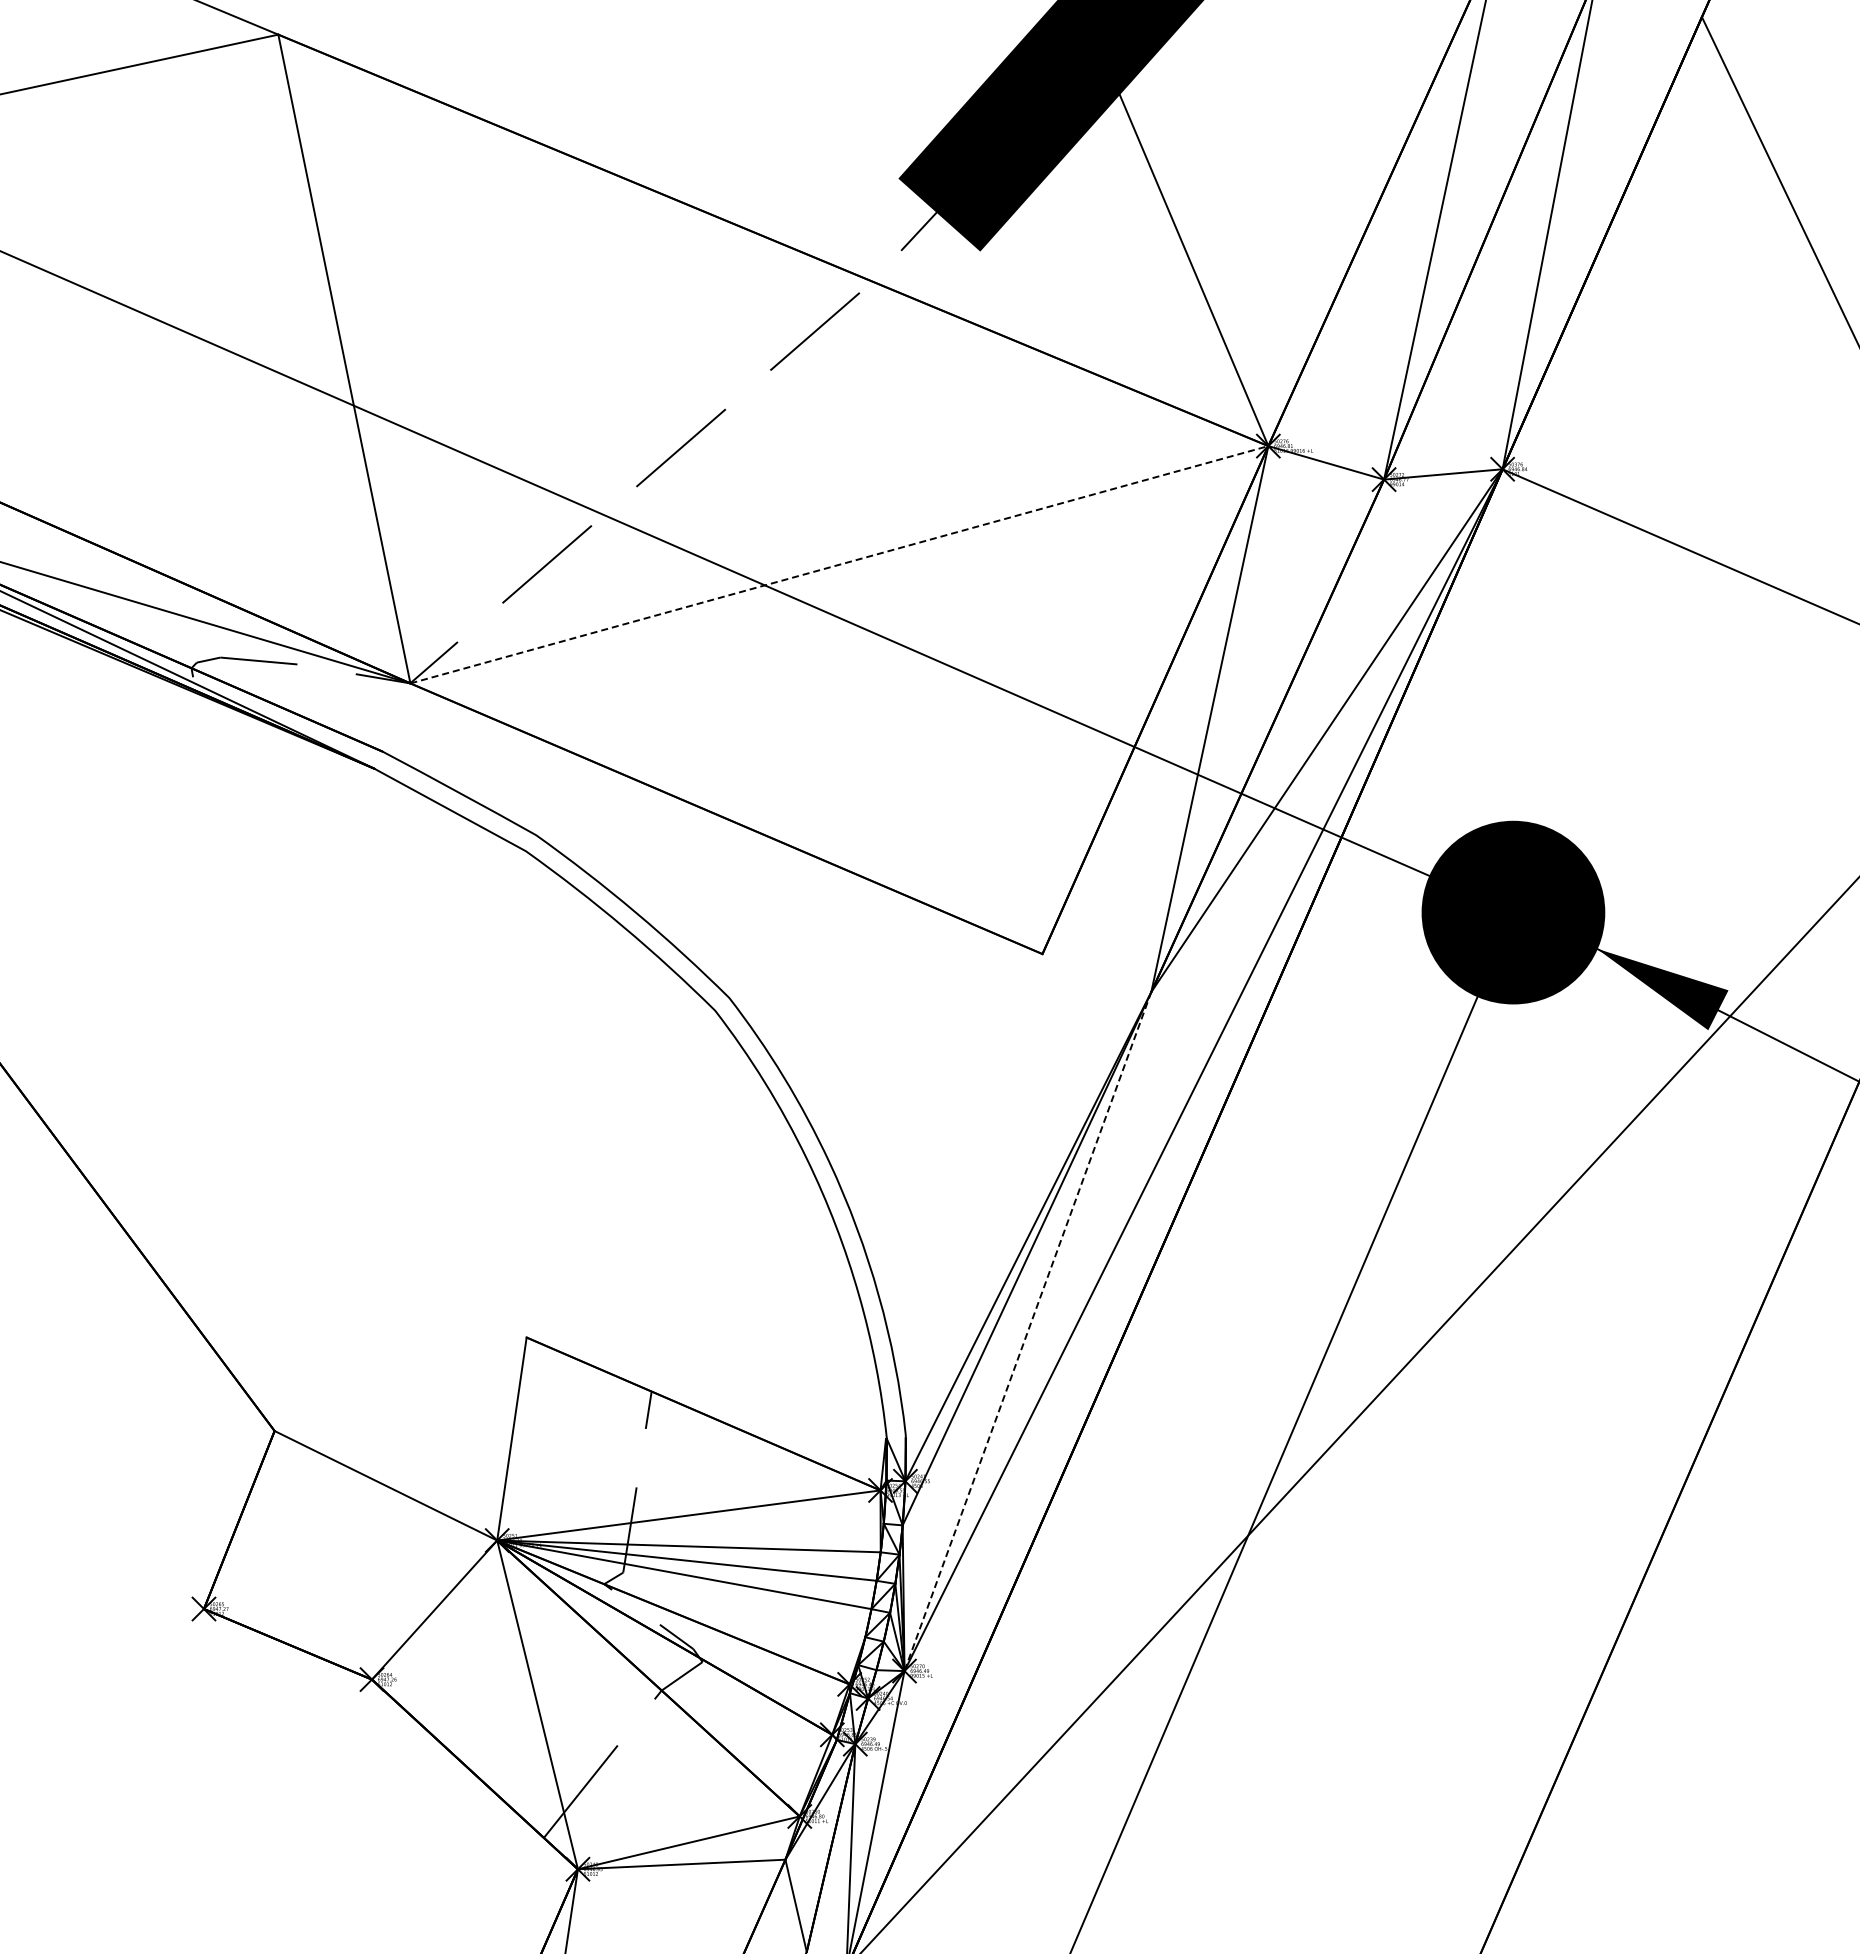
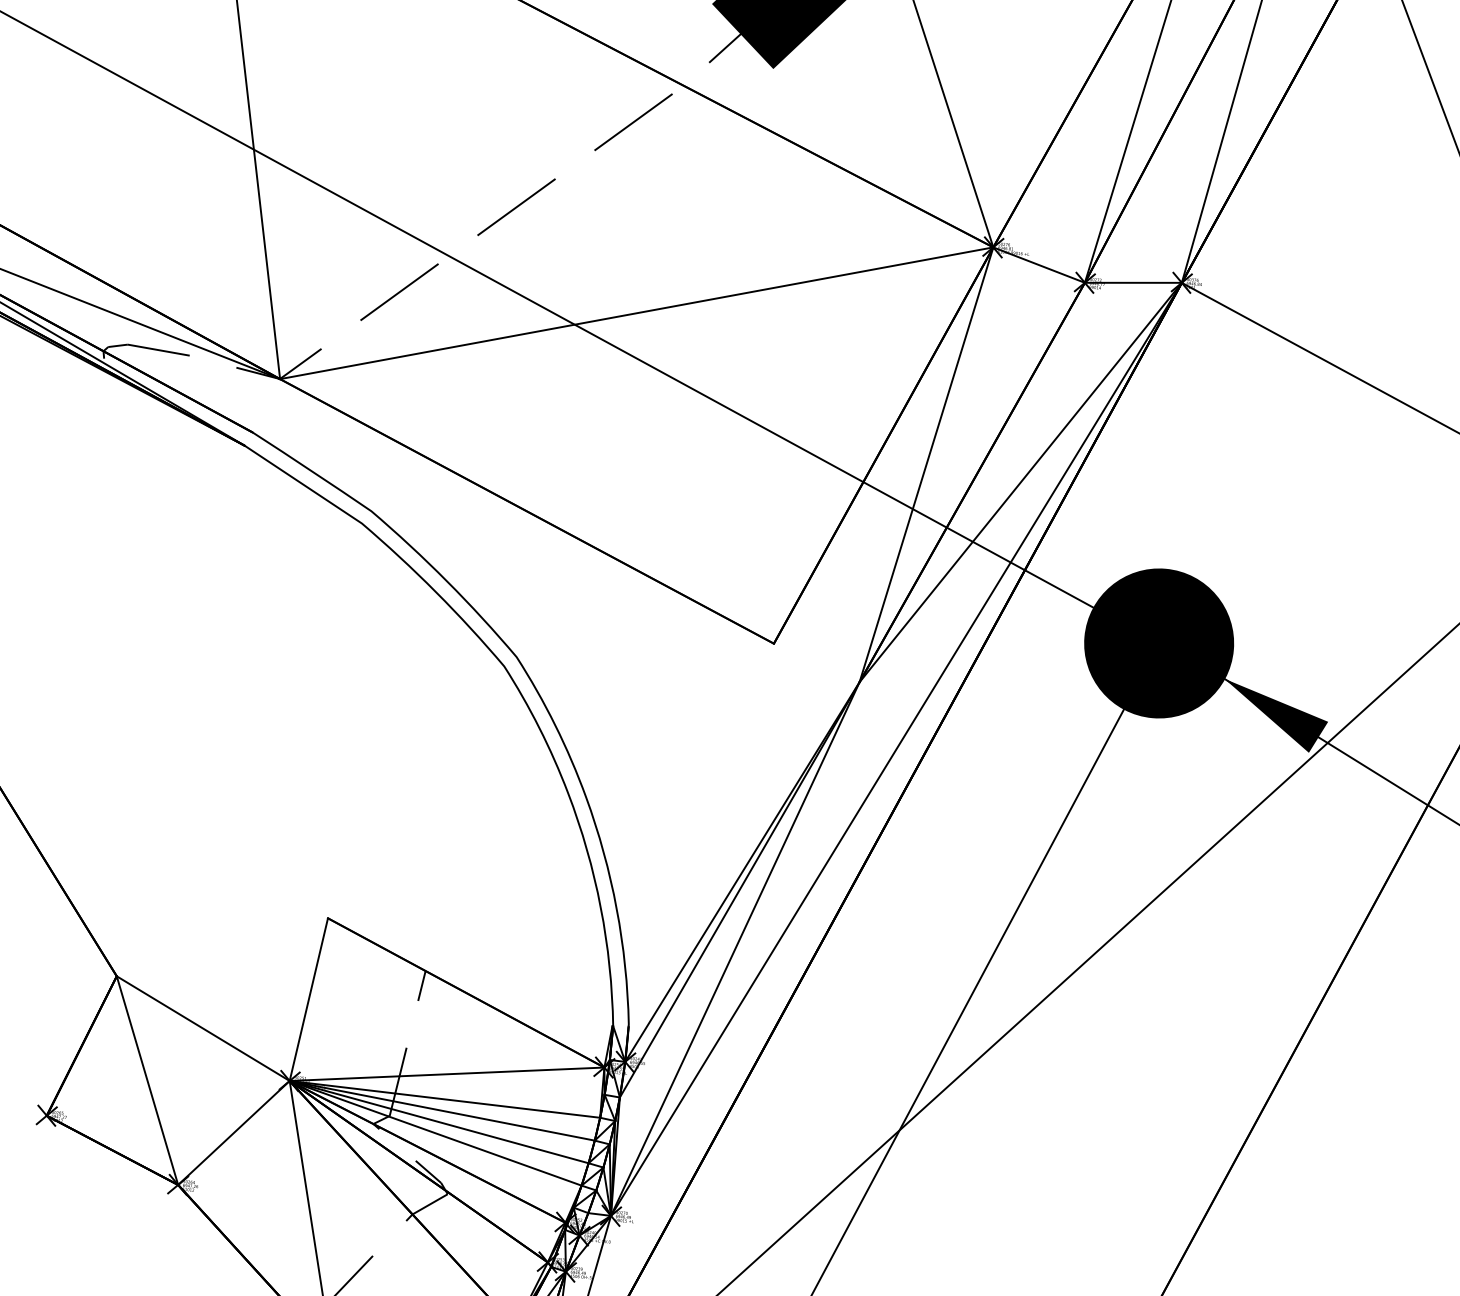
line: (839, 564) -> (636, 313), dashed -> solid
line: (1027, 1332) -> (734, 949), dashed -> solid
line: (323, 1555) -> (147, 1080), added
line: (681, 1588) -> (435, 1133), added

